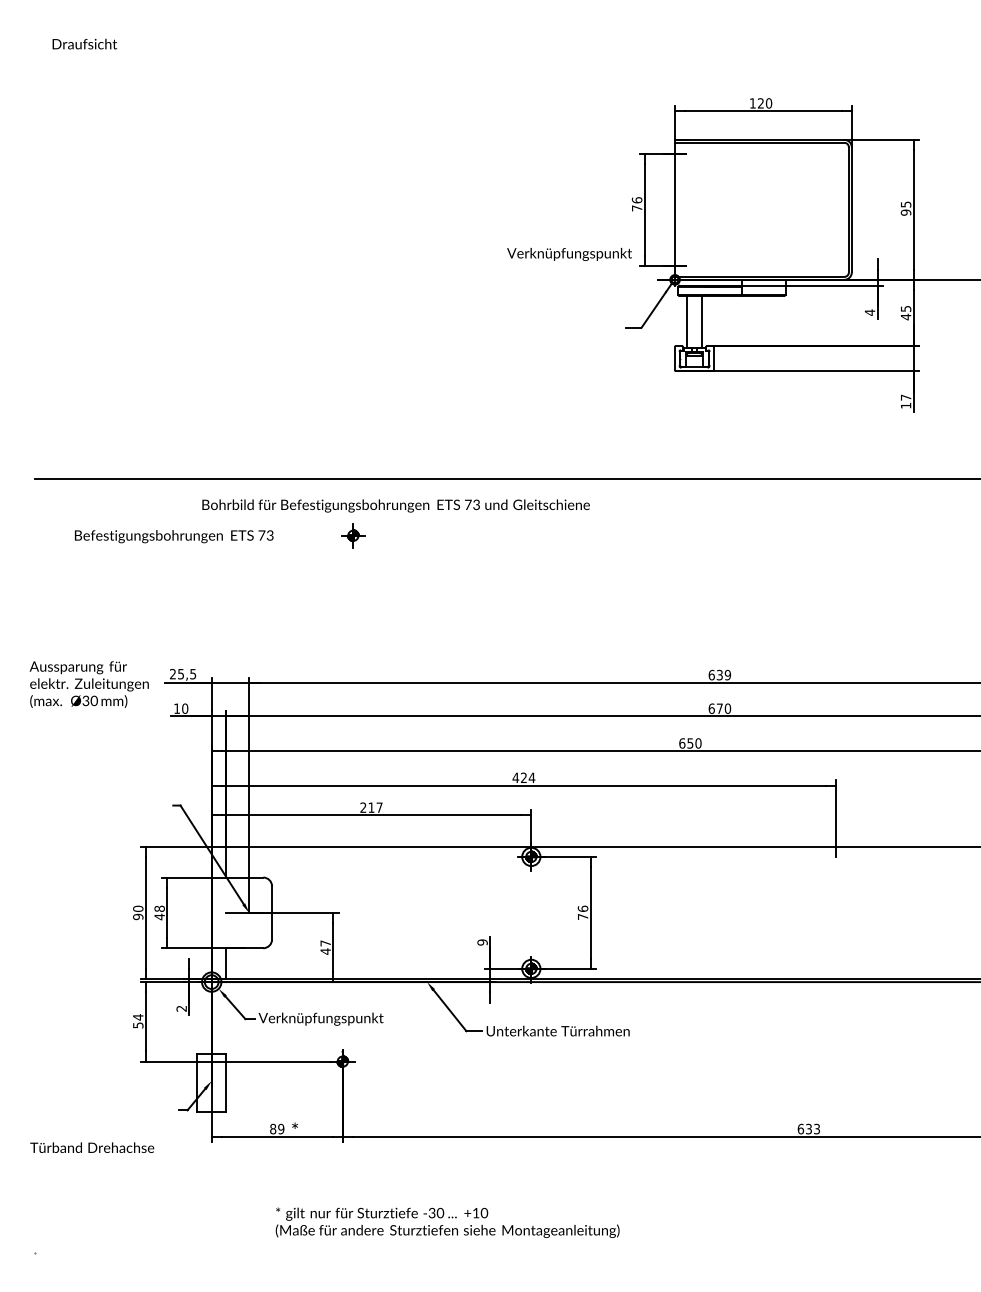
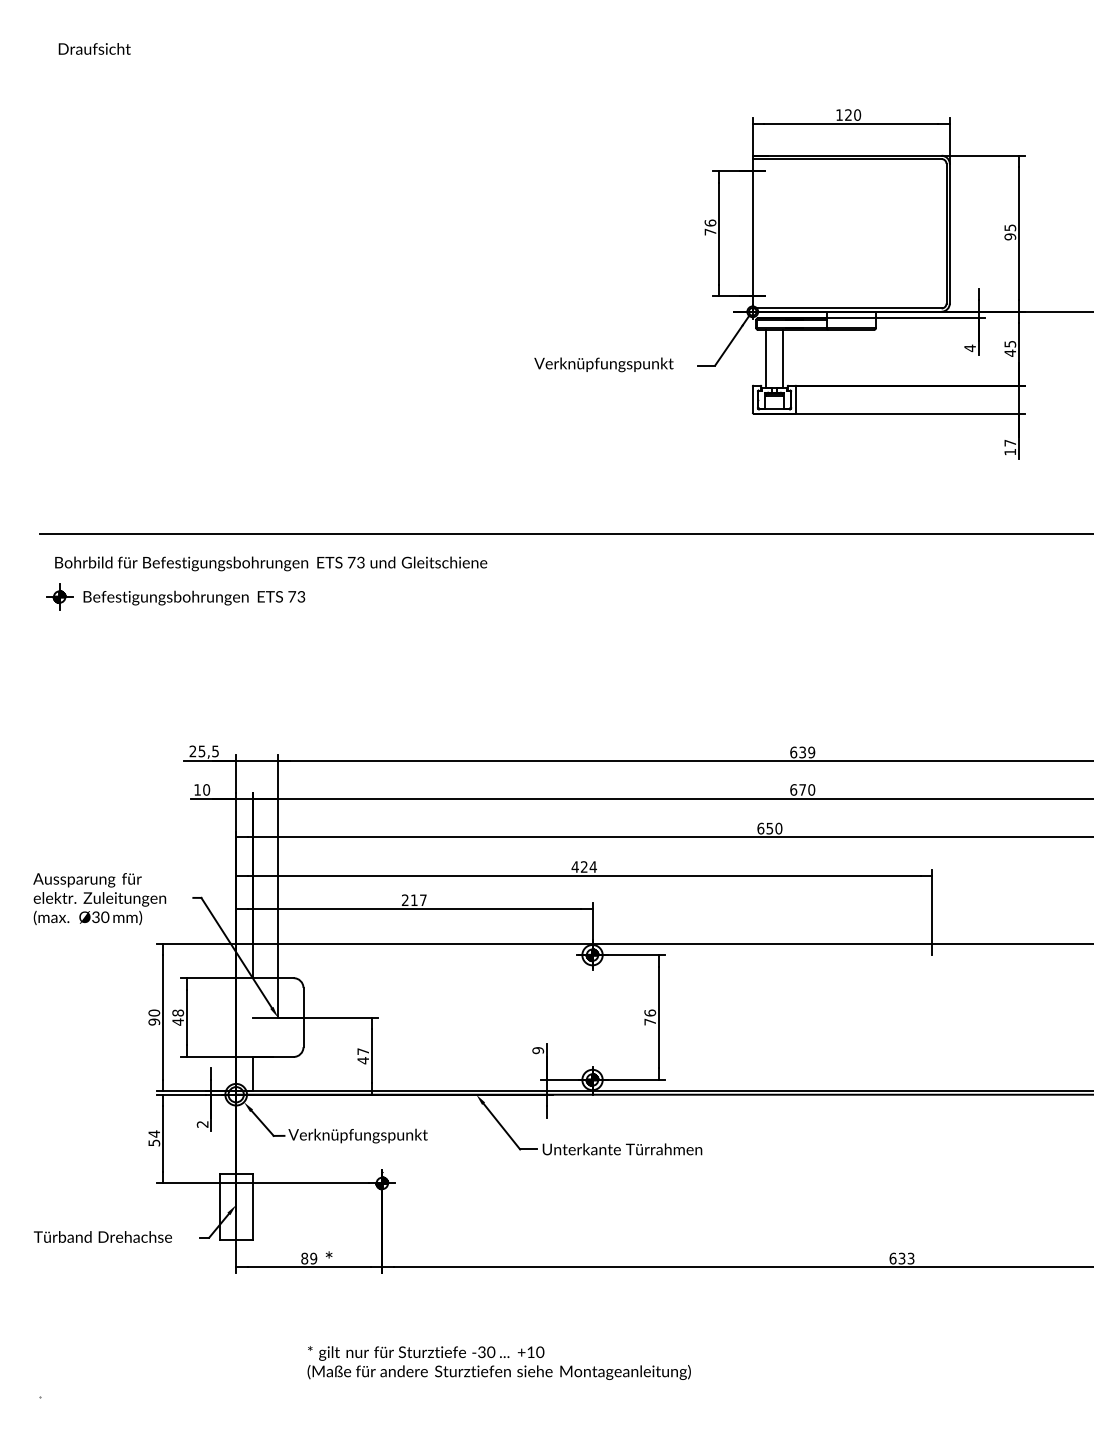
text: (569, 253) -> (603, 363), moved
text: (395, 505) -> (270, 563), moved
part: (353, 535) -> (59, 596), moved
text: (88, 684) -> (98, 898), moved
text: (92, 1147) -> (103, 1236), moved

